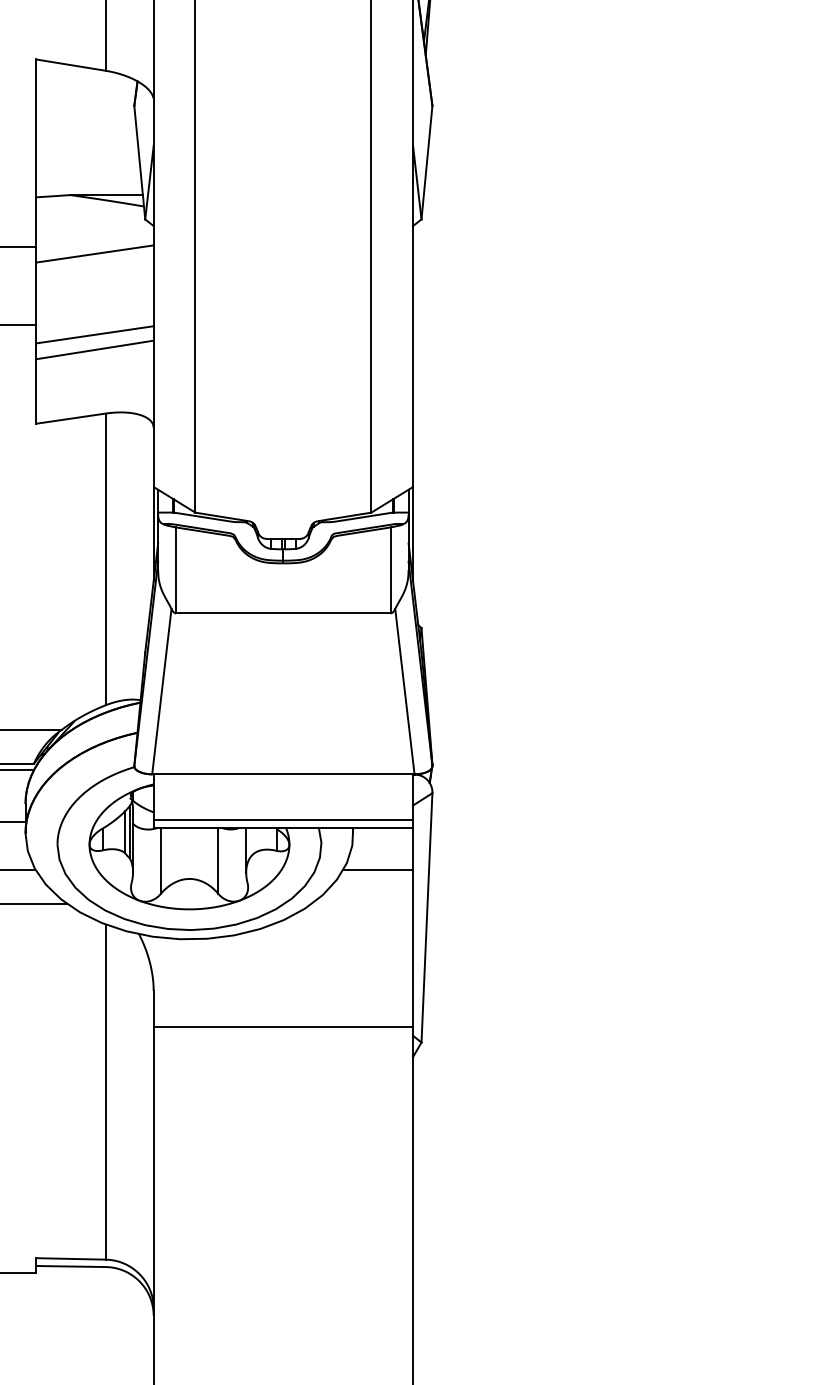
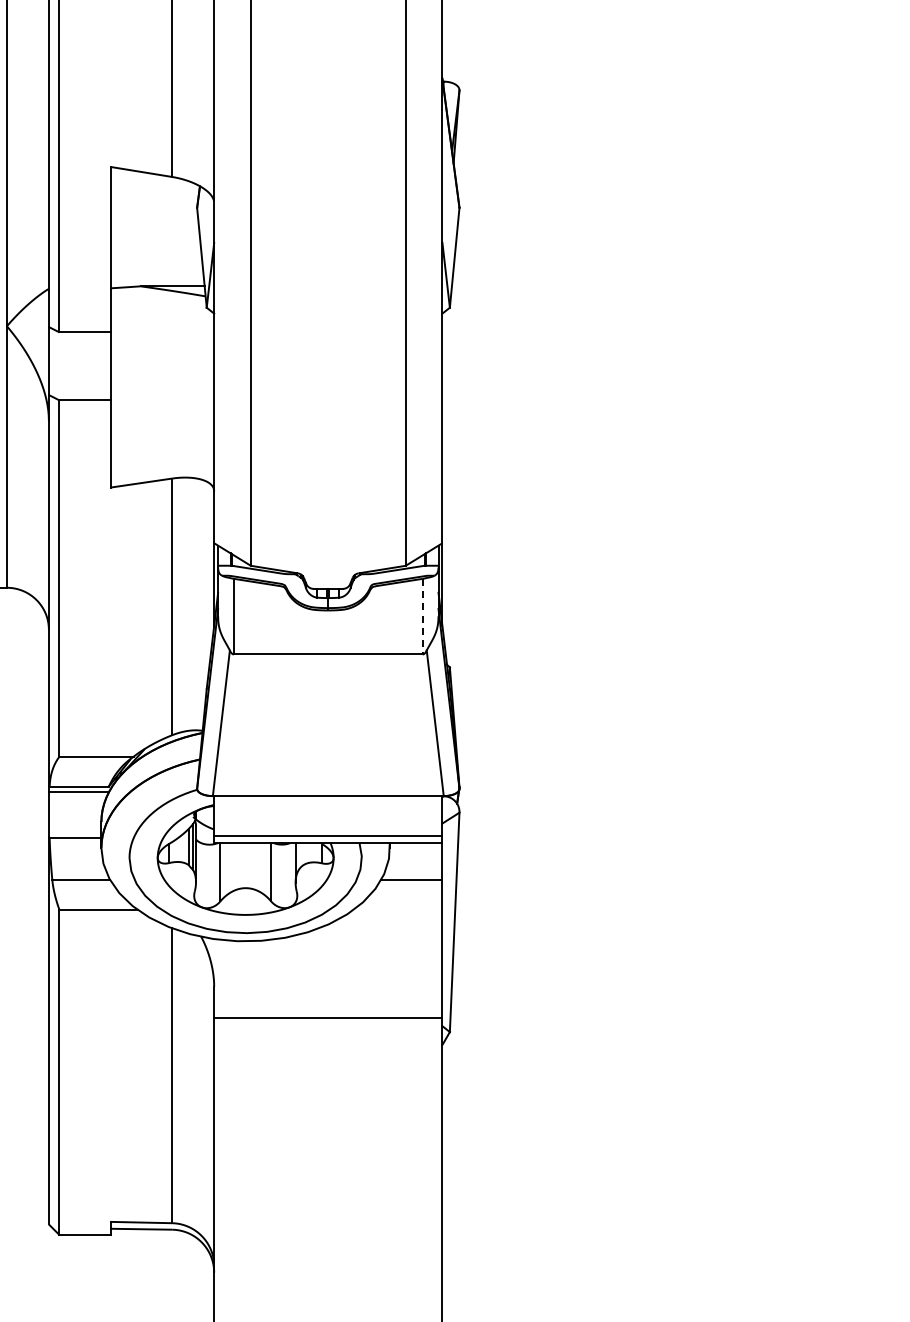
line: (94, 253) -> (162, 337), removed
line: (94, 333) -> (162, 408), removed
line: (94, 349) -> (162, 422), removed
line: (390, 570) -> (422, 616), solid -> dashed

